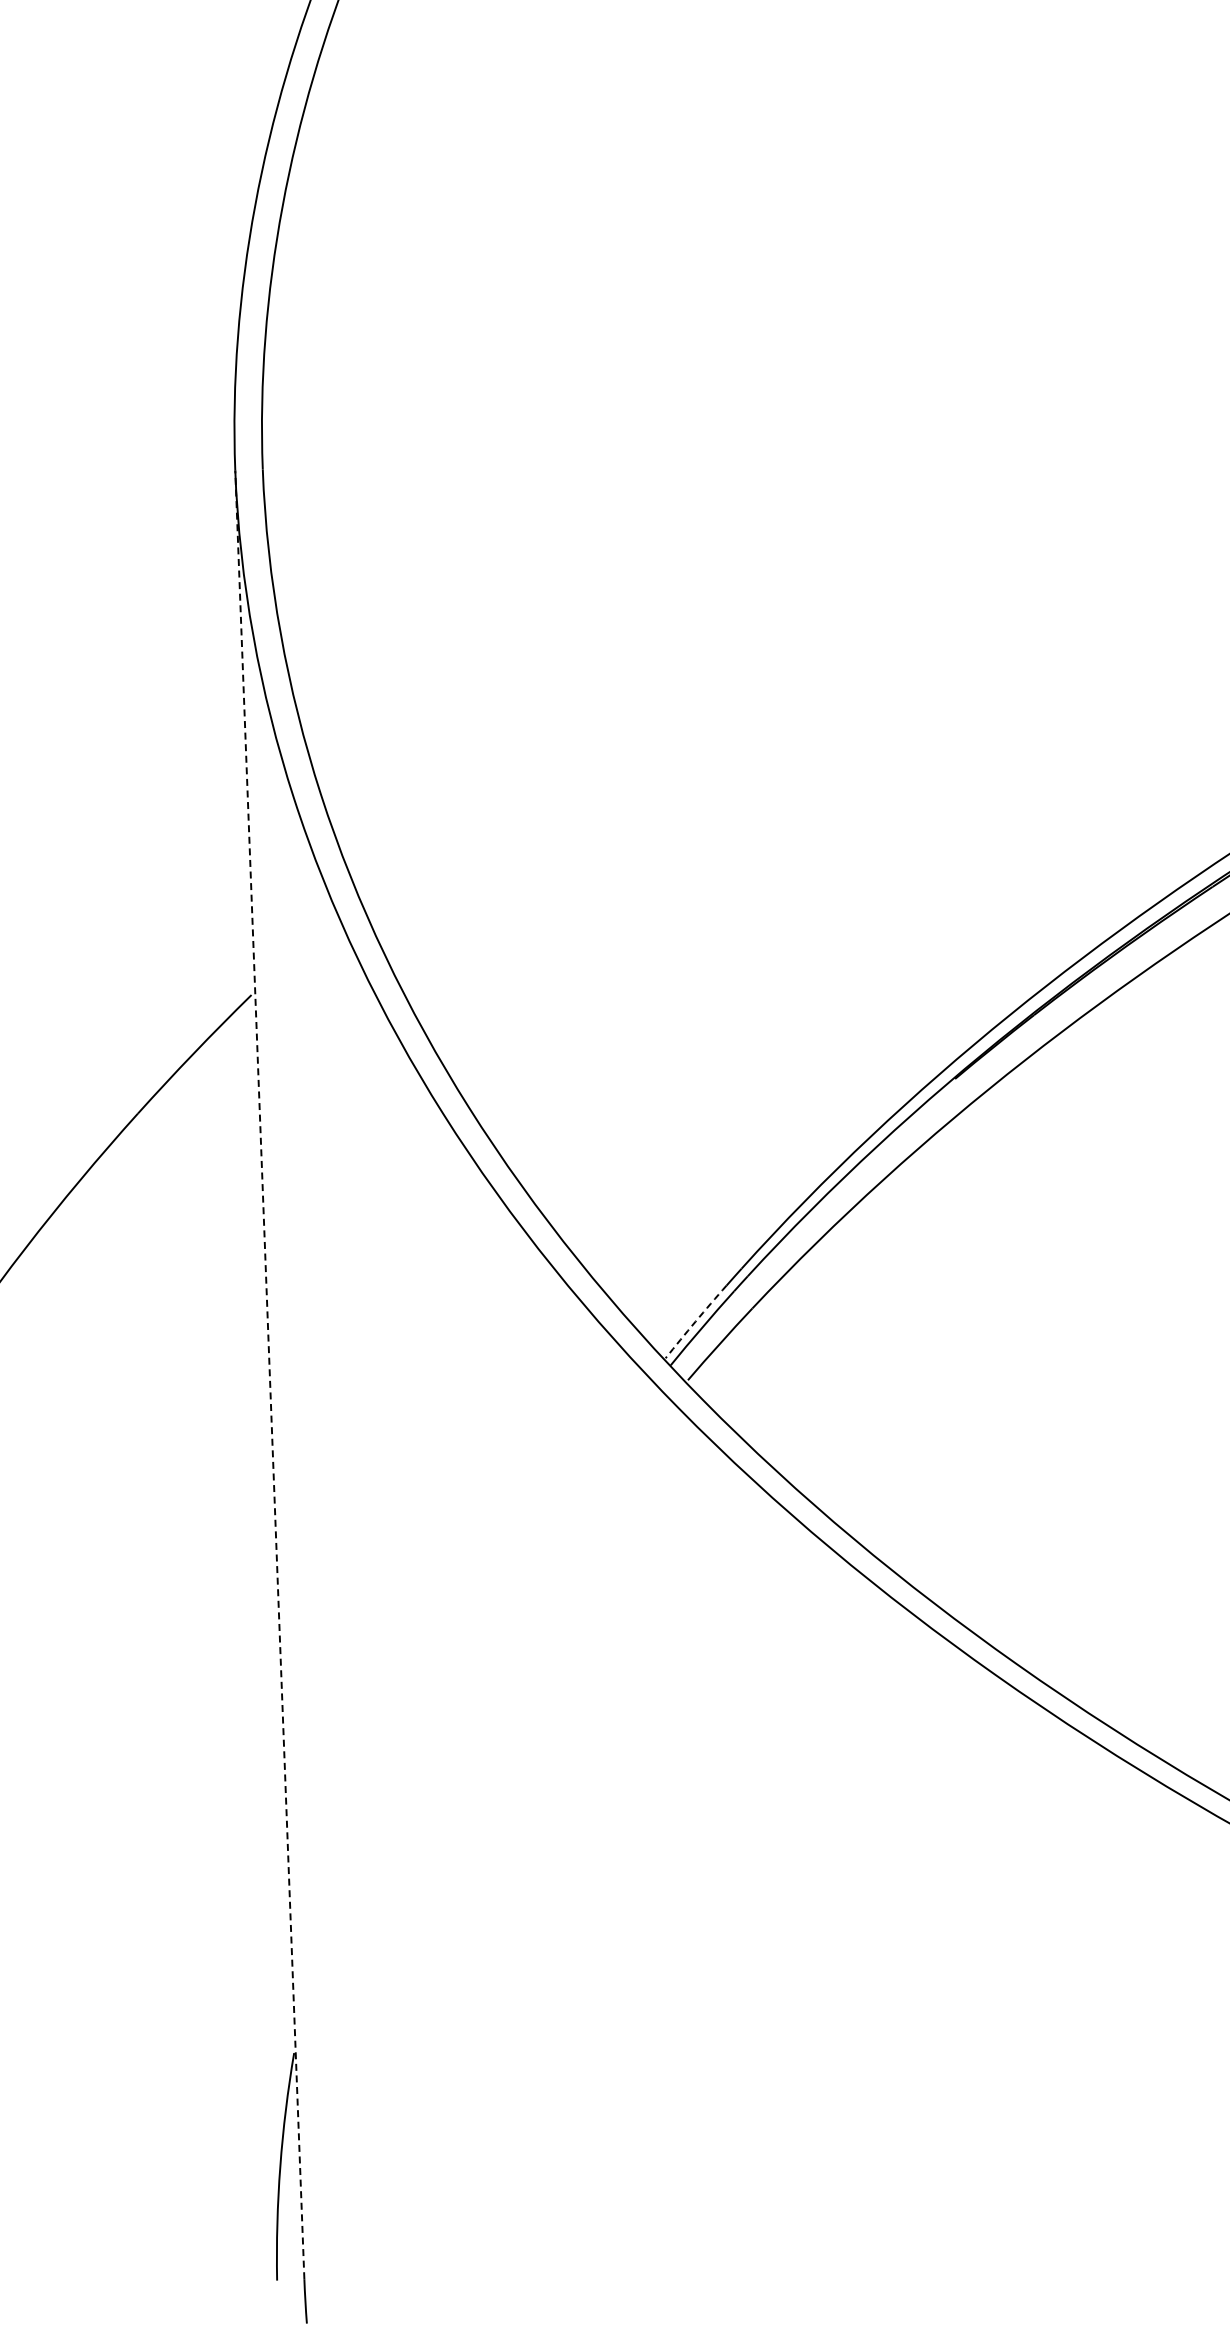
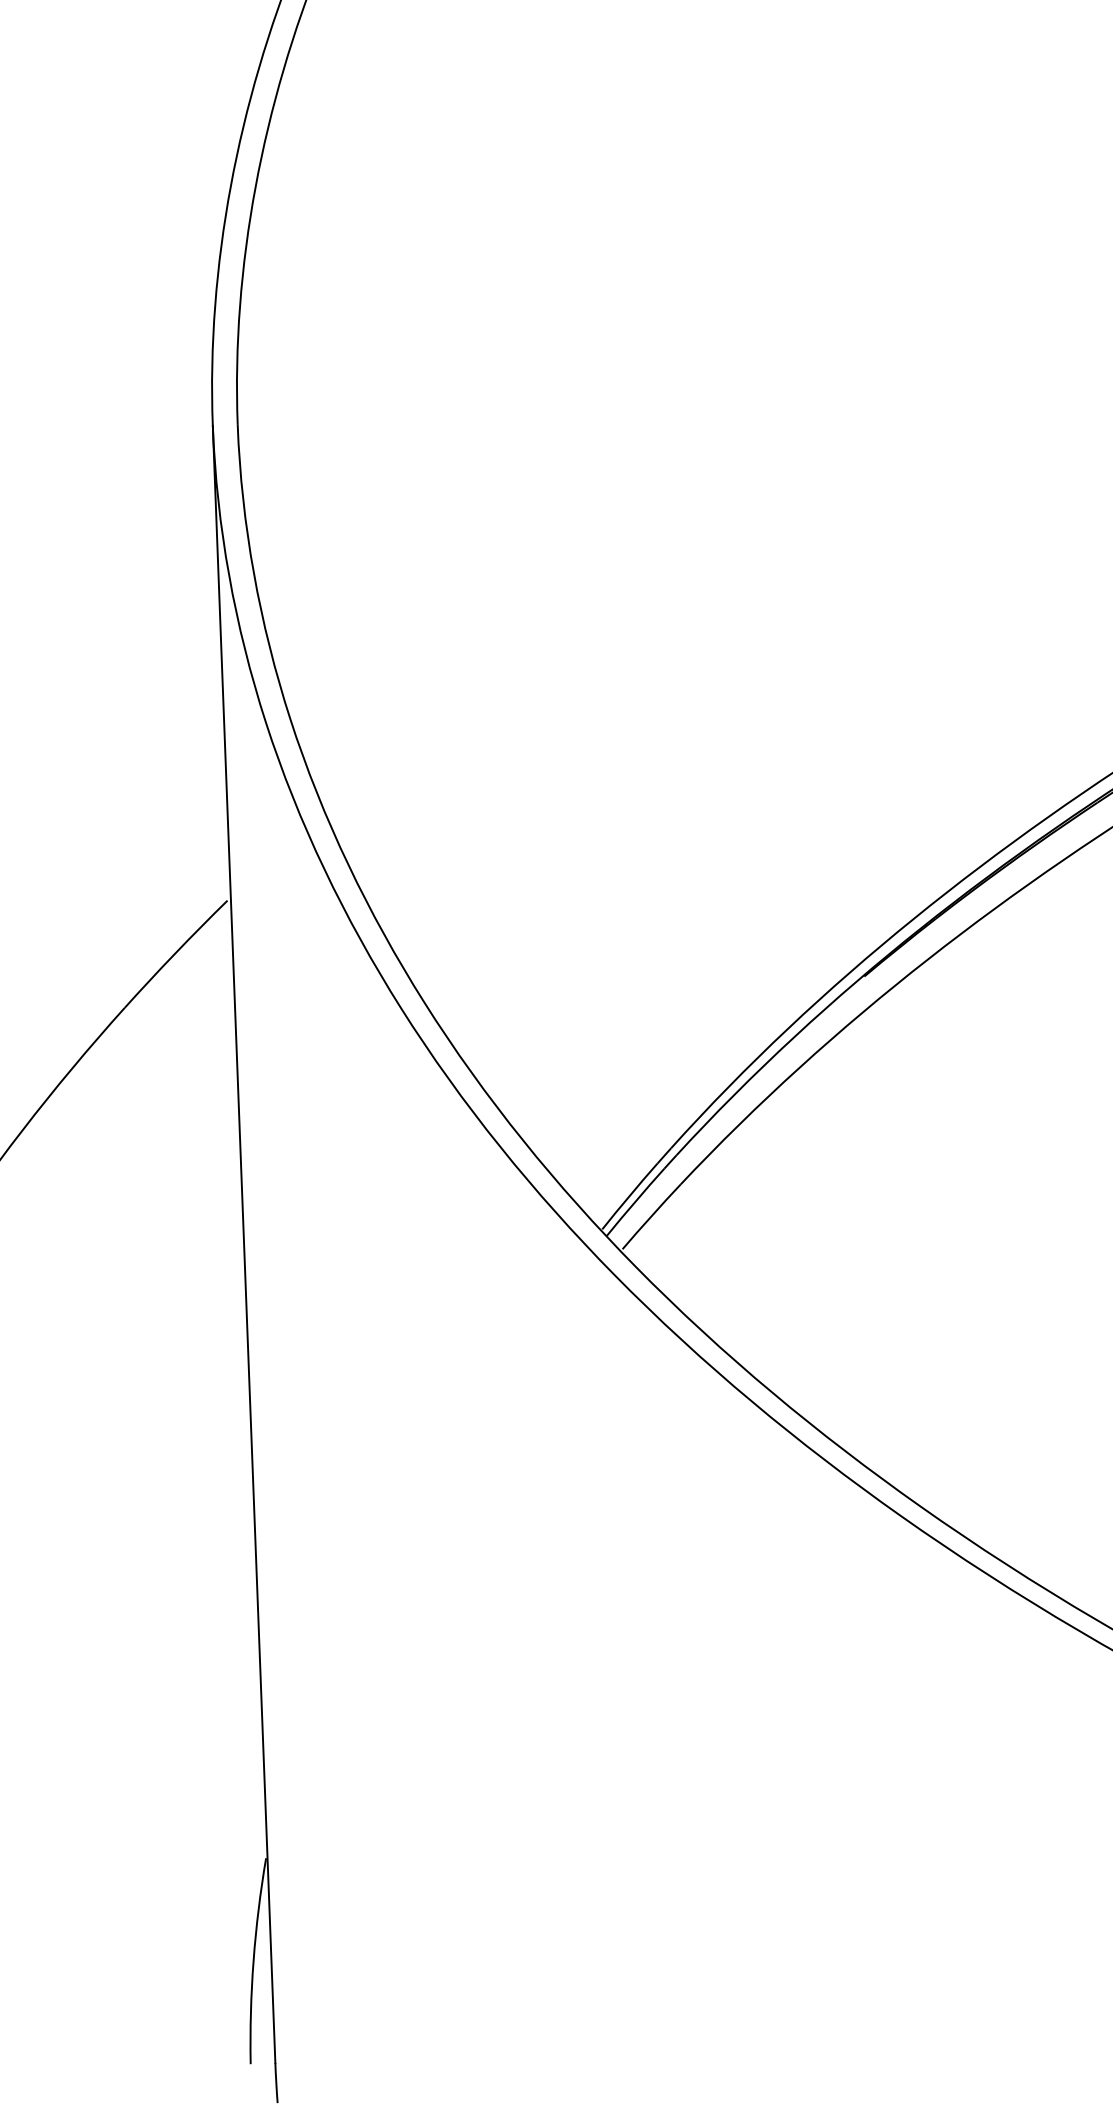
arc: (695, 1321) -> (629, 1196), dashed -> solid
line: (269, 1374) -> (243, 1244), dashed -> solid

